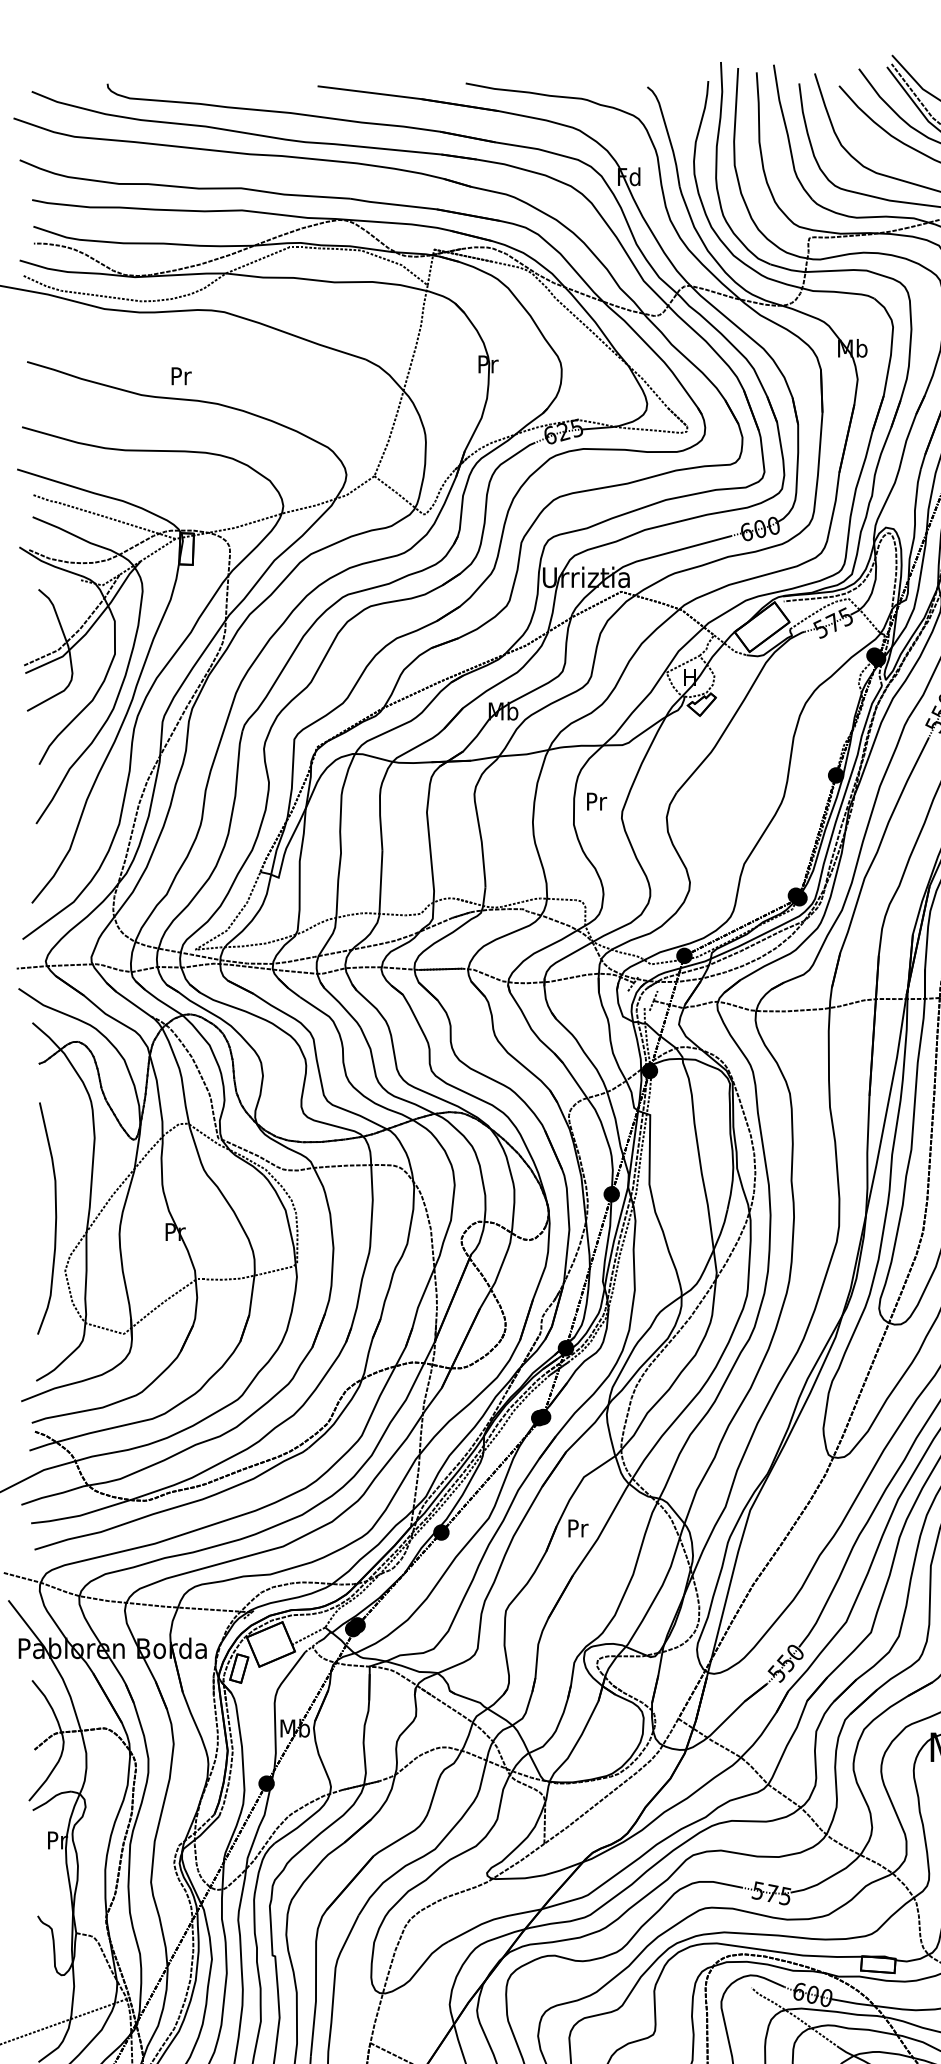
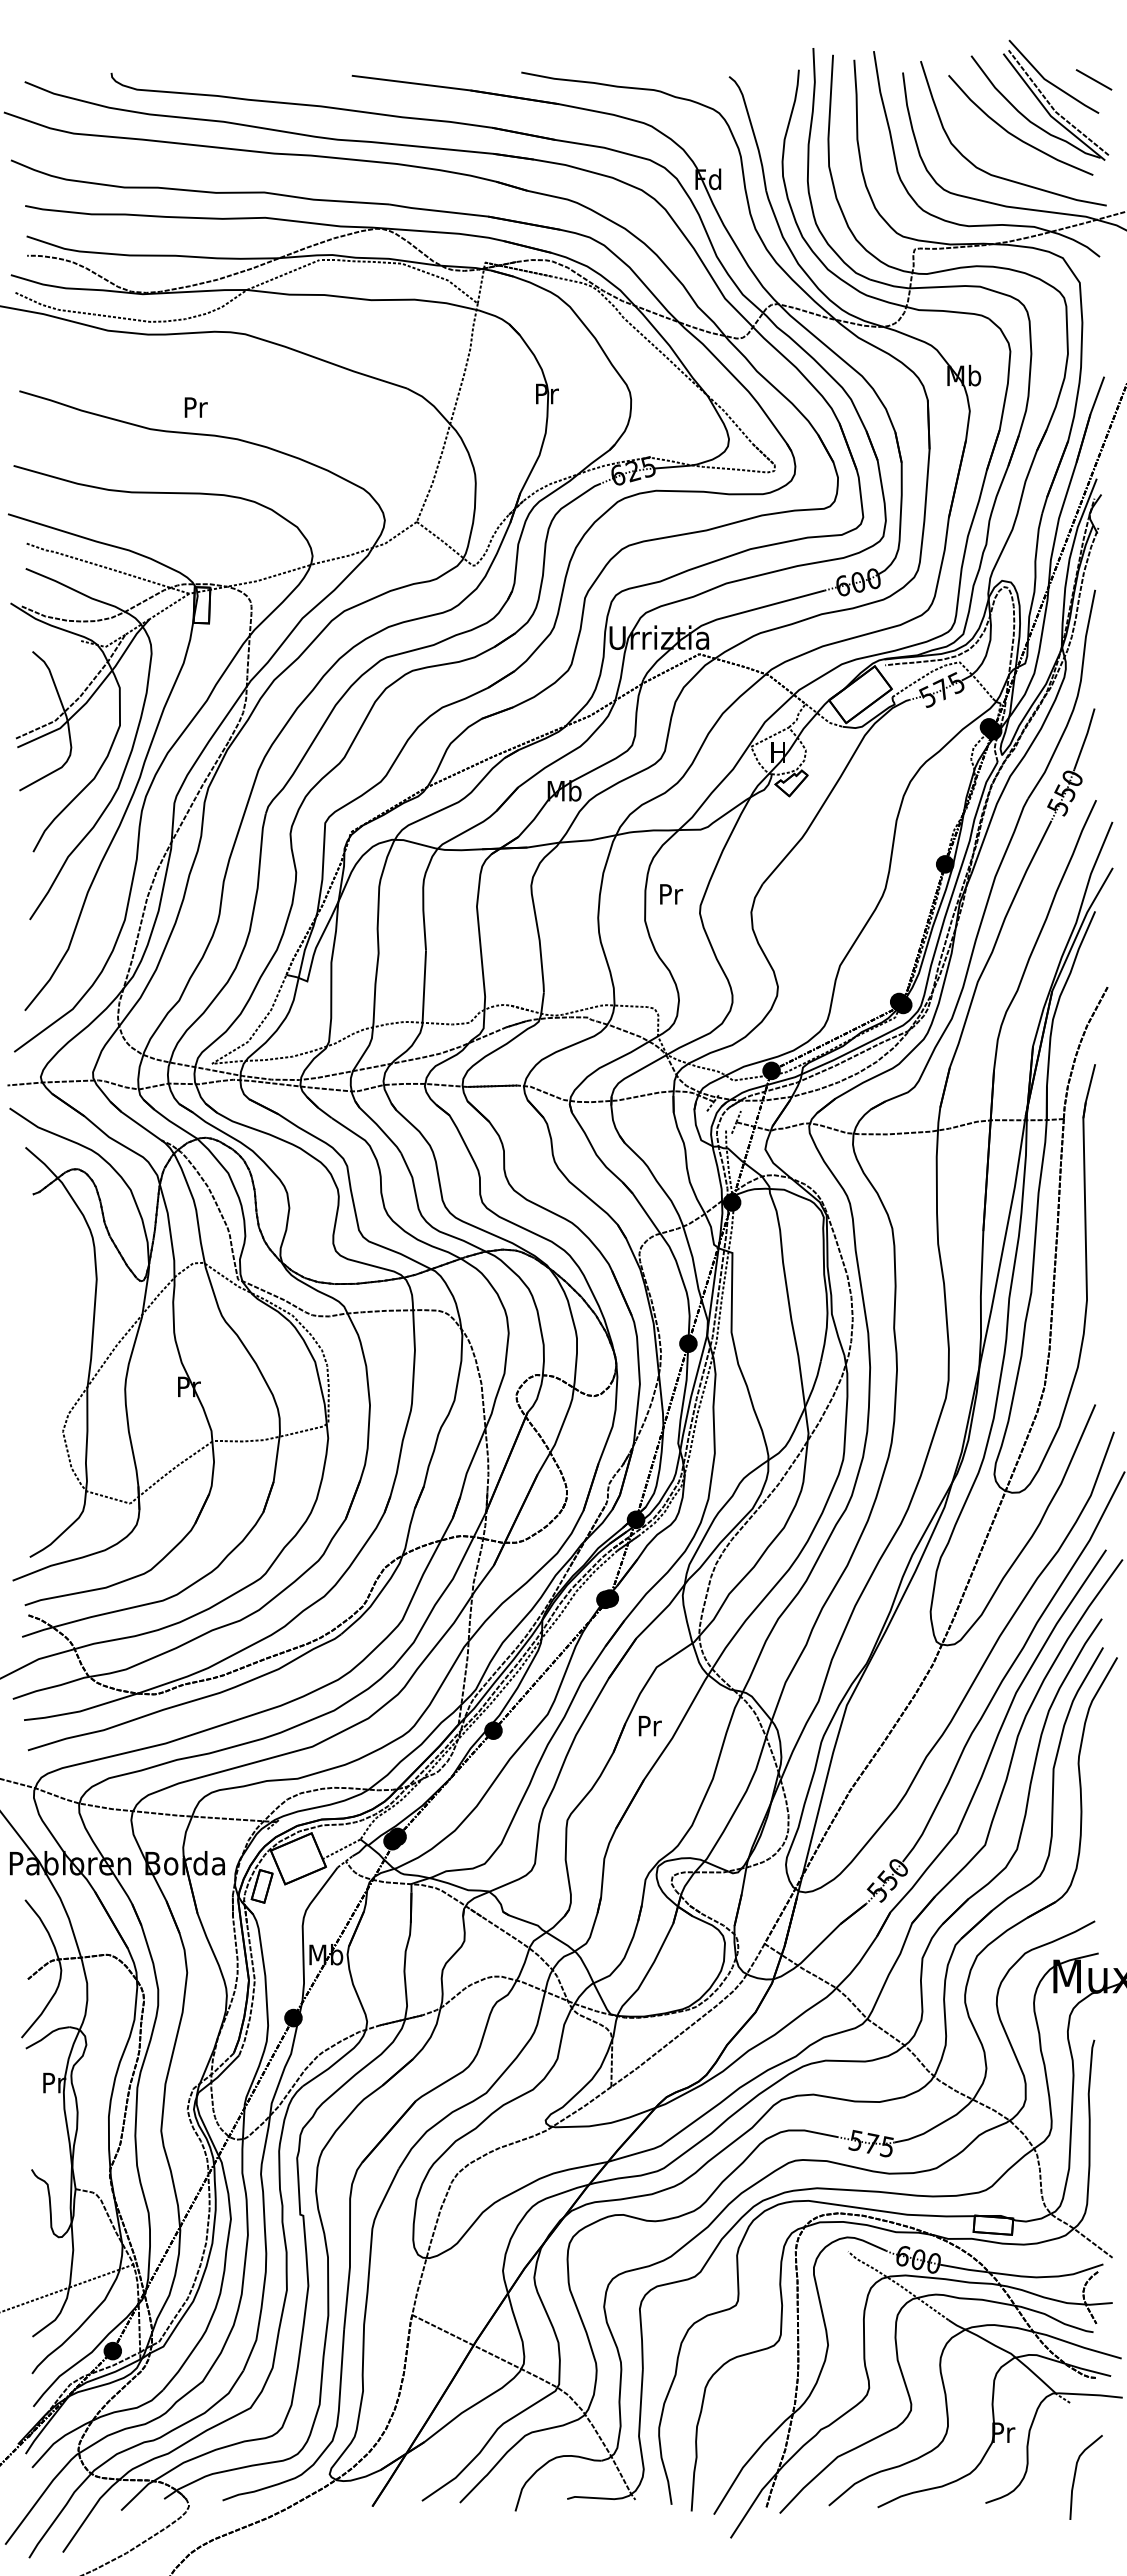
curve: (55, 1218) -> (51, 1371), removed

